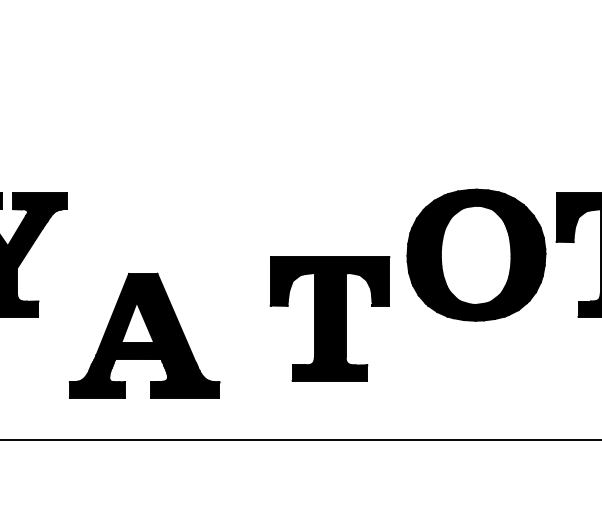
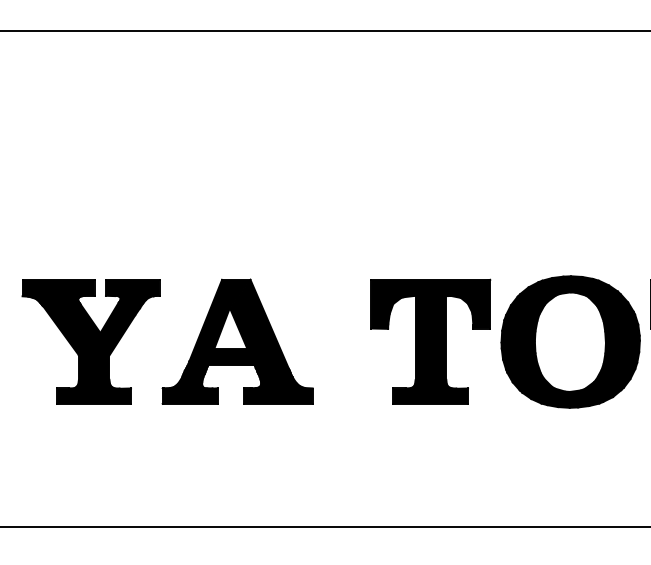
part: (329, 318) -> (430, 341), moved
part: (144, 335) -> (237, 341), moved

